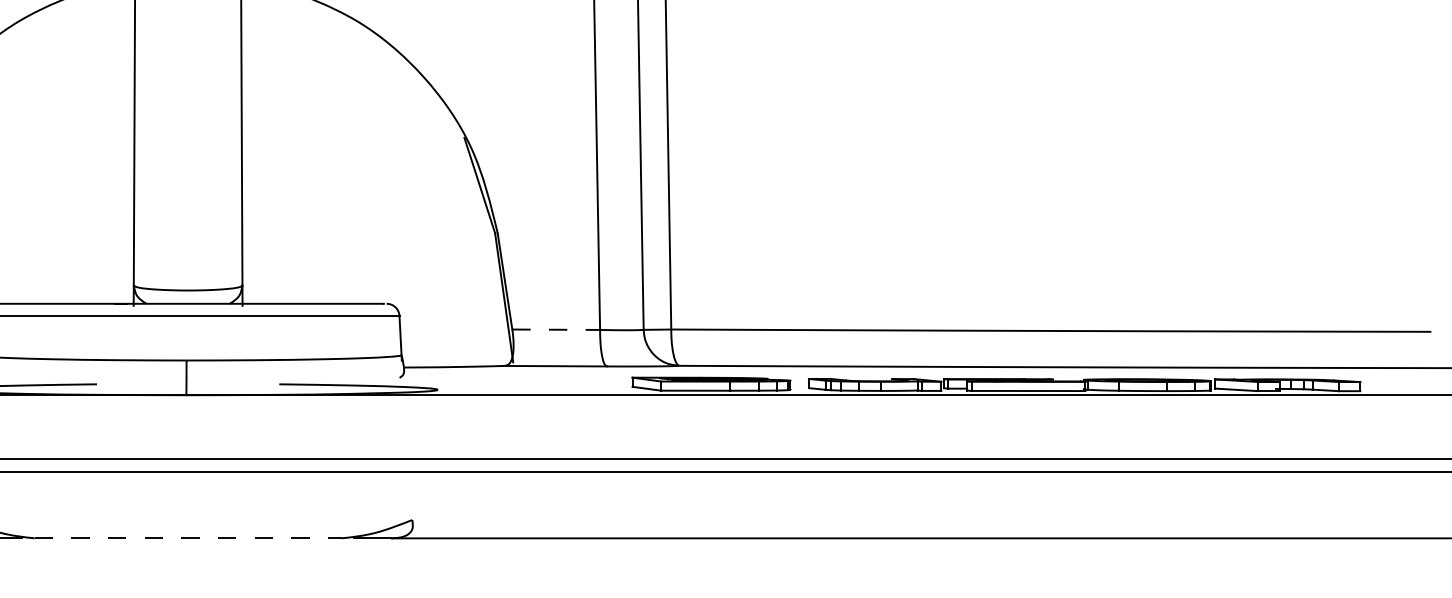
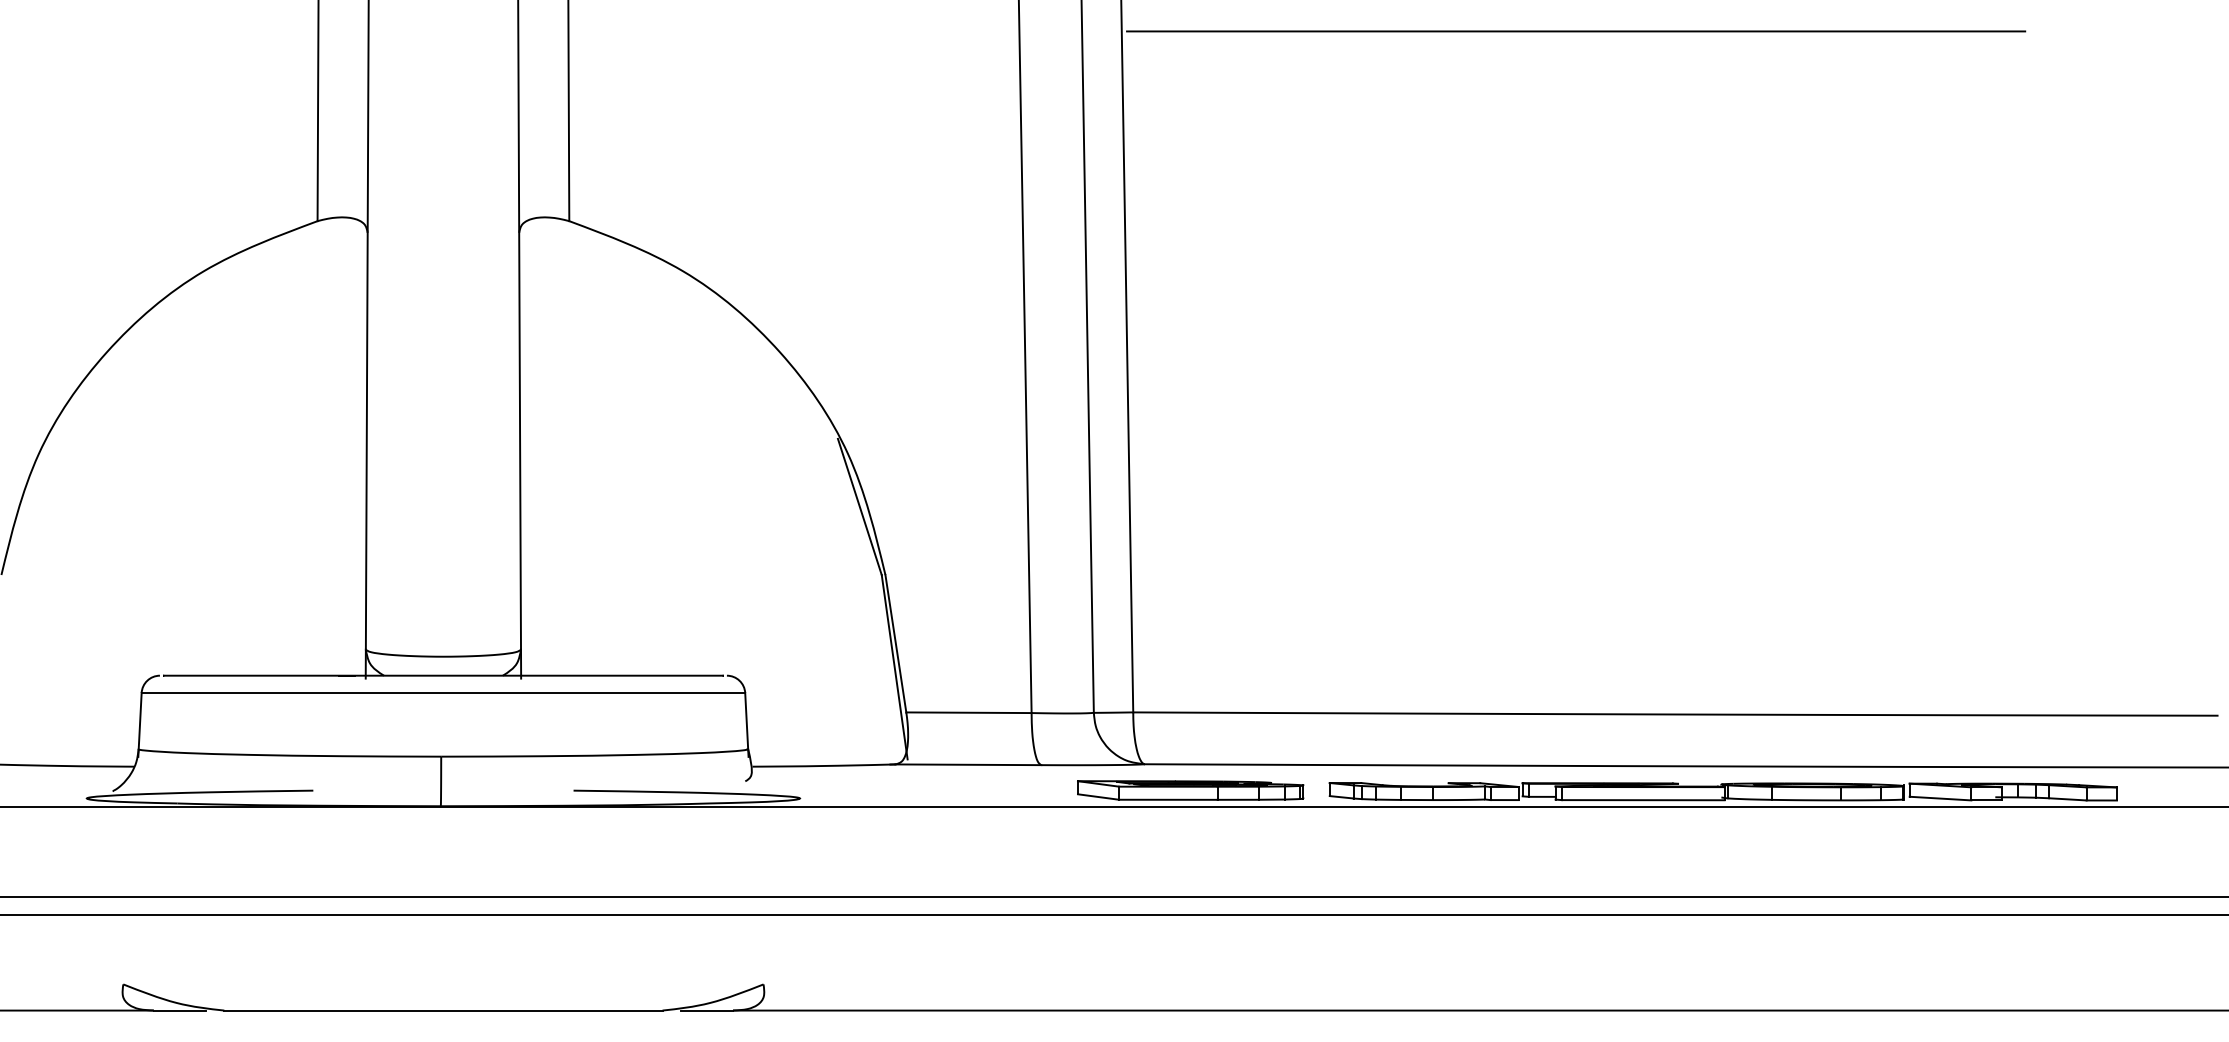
line: (555, 329) -> (968, 712), dashed -> solid
line: (188, 538) -> (443, 1010), dashed -> solid

